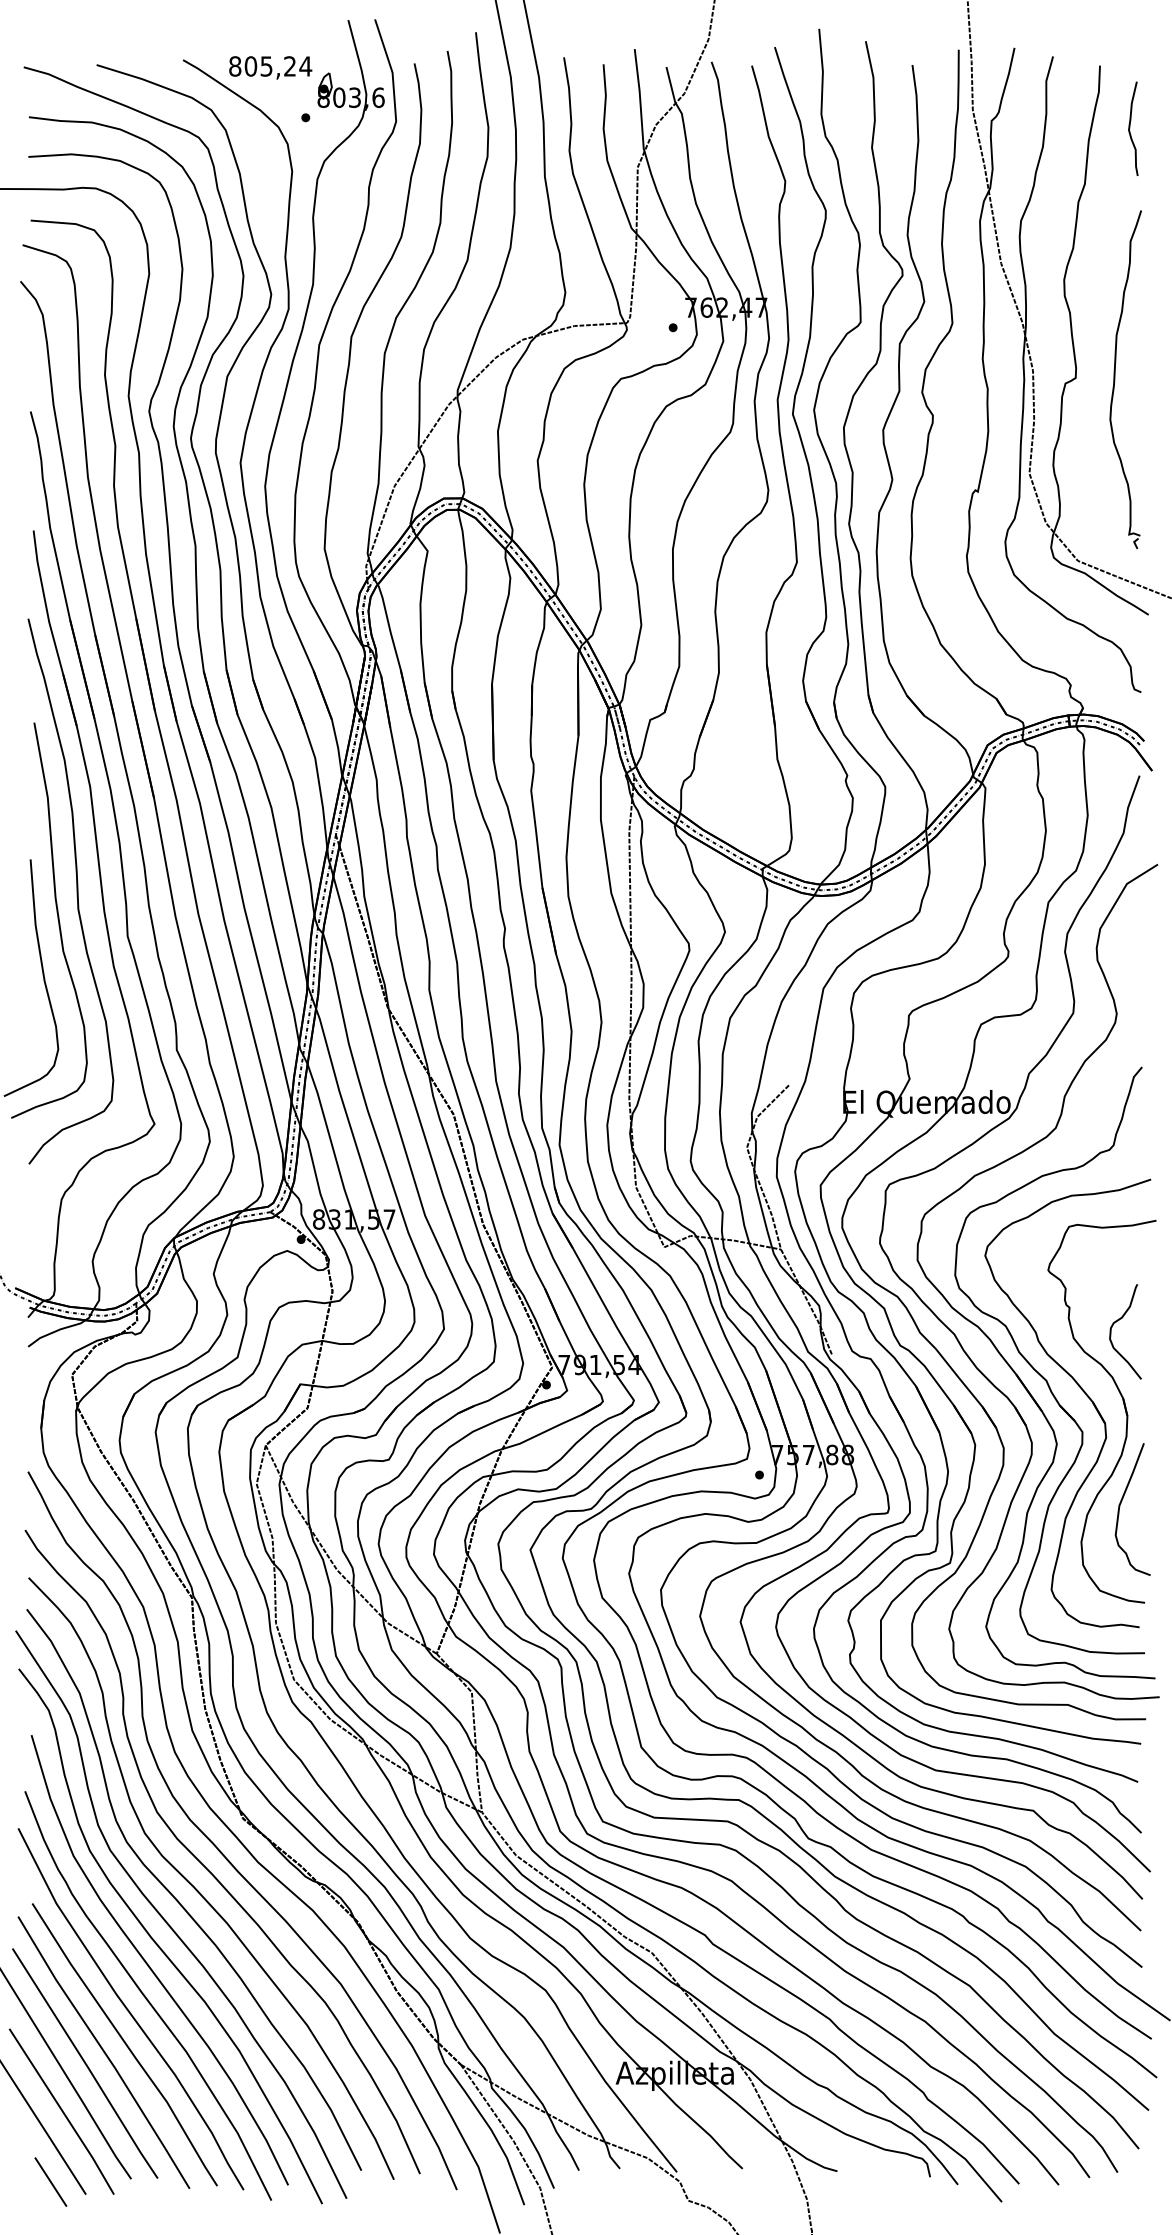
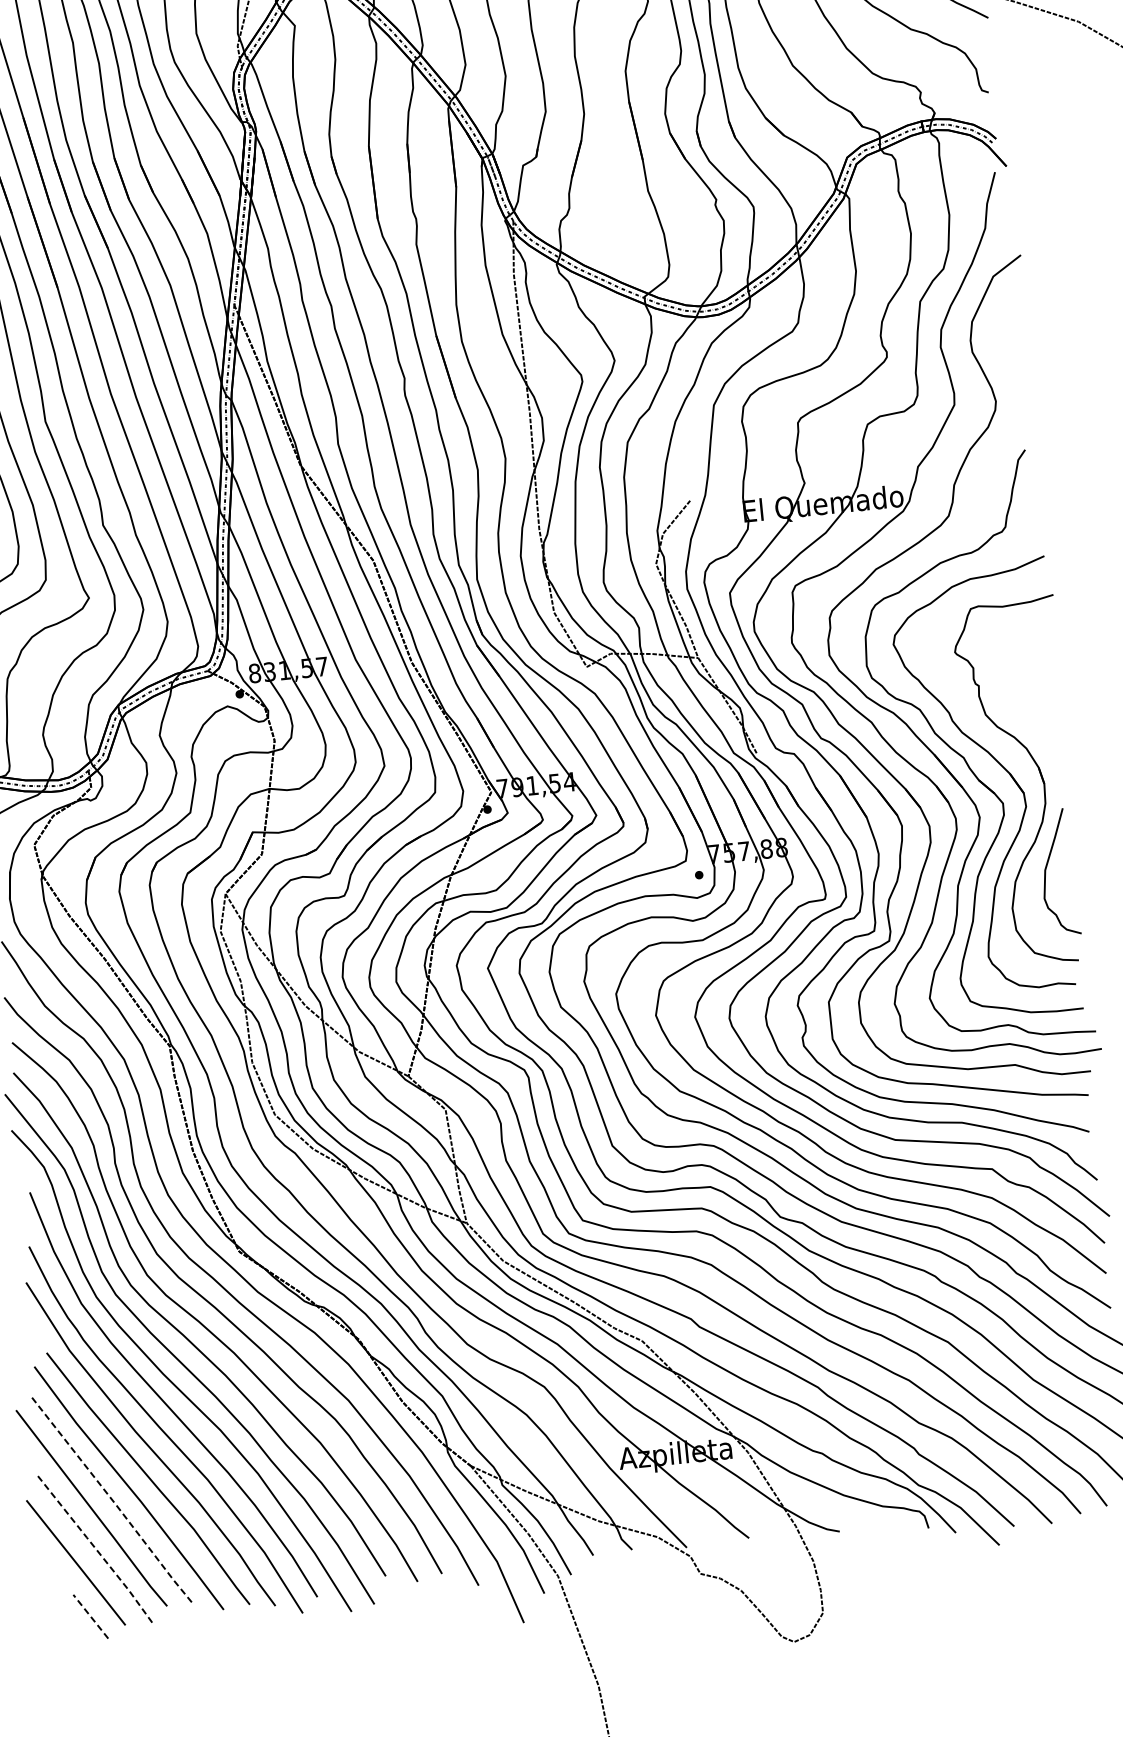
curve: (1118, 1321) -> (1026, 694), removed
line: (86, 2064) -> (113, 1501), solid -> dashed
line: (62, 2111) -> (95, 1548), solid -> dashed
line: (50, 2181) -> (90, 1616), solid -> dashed

